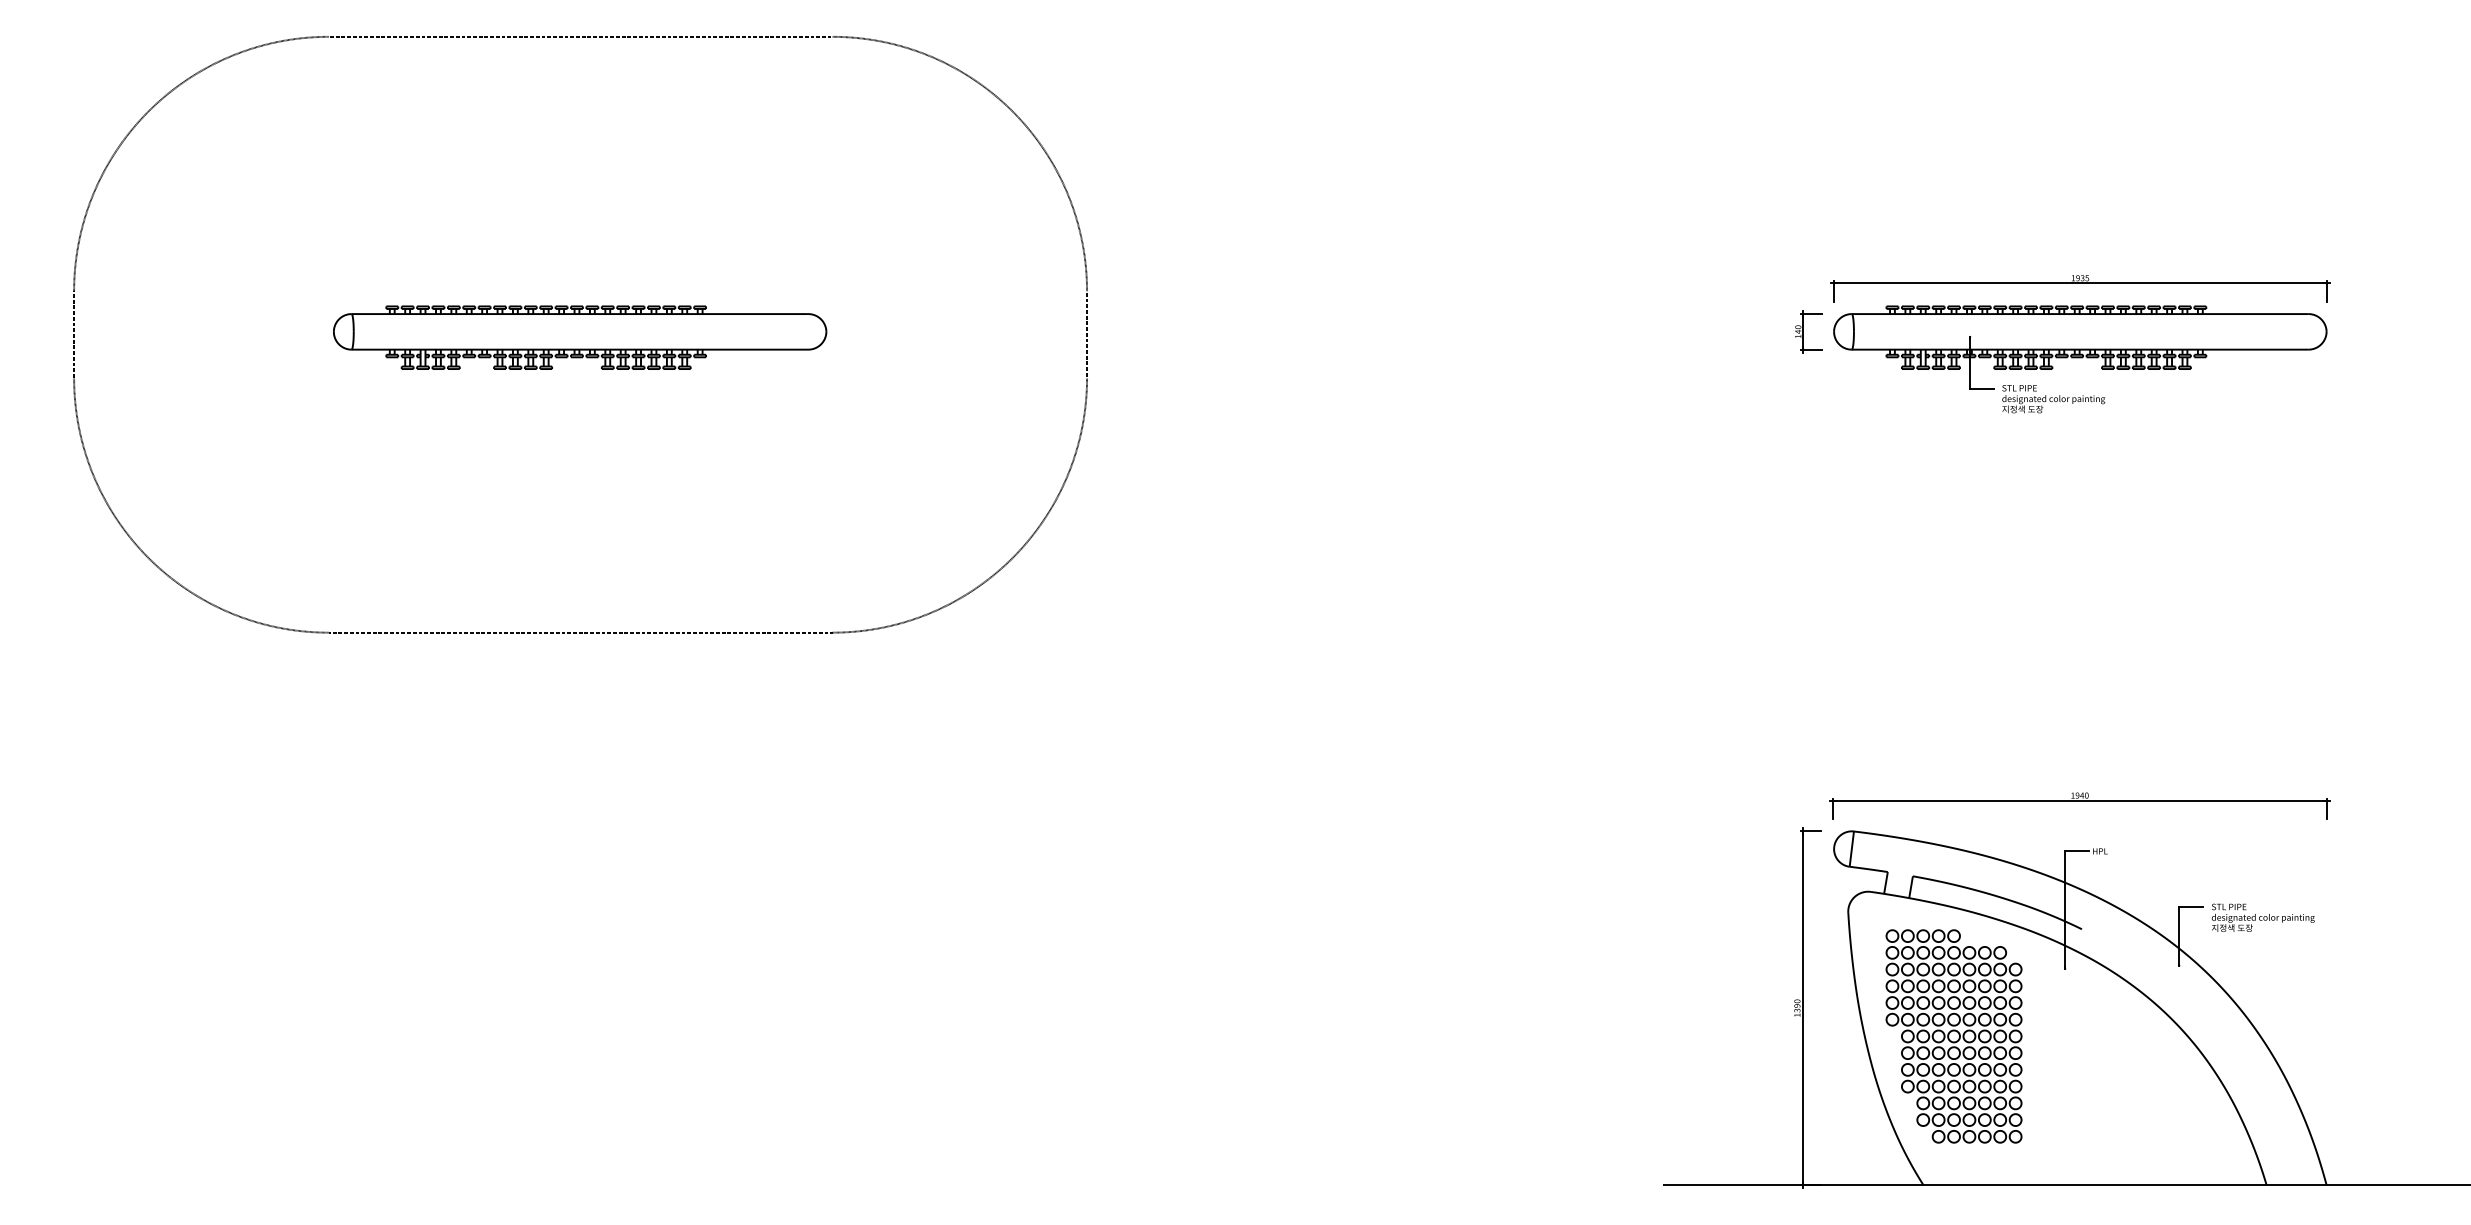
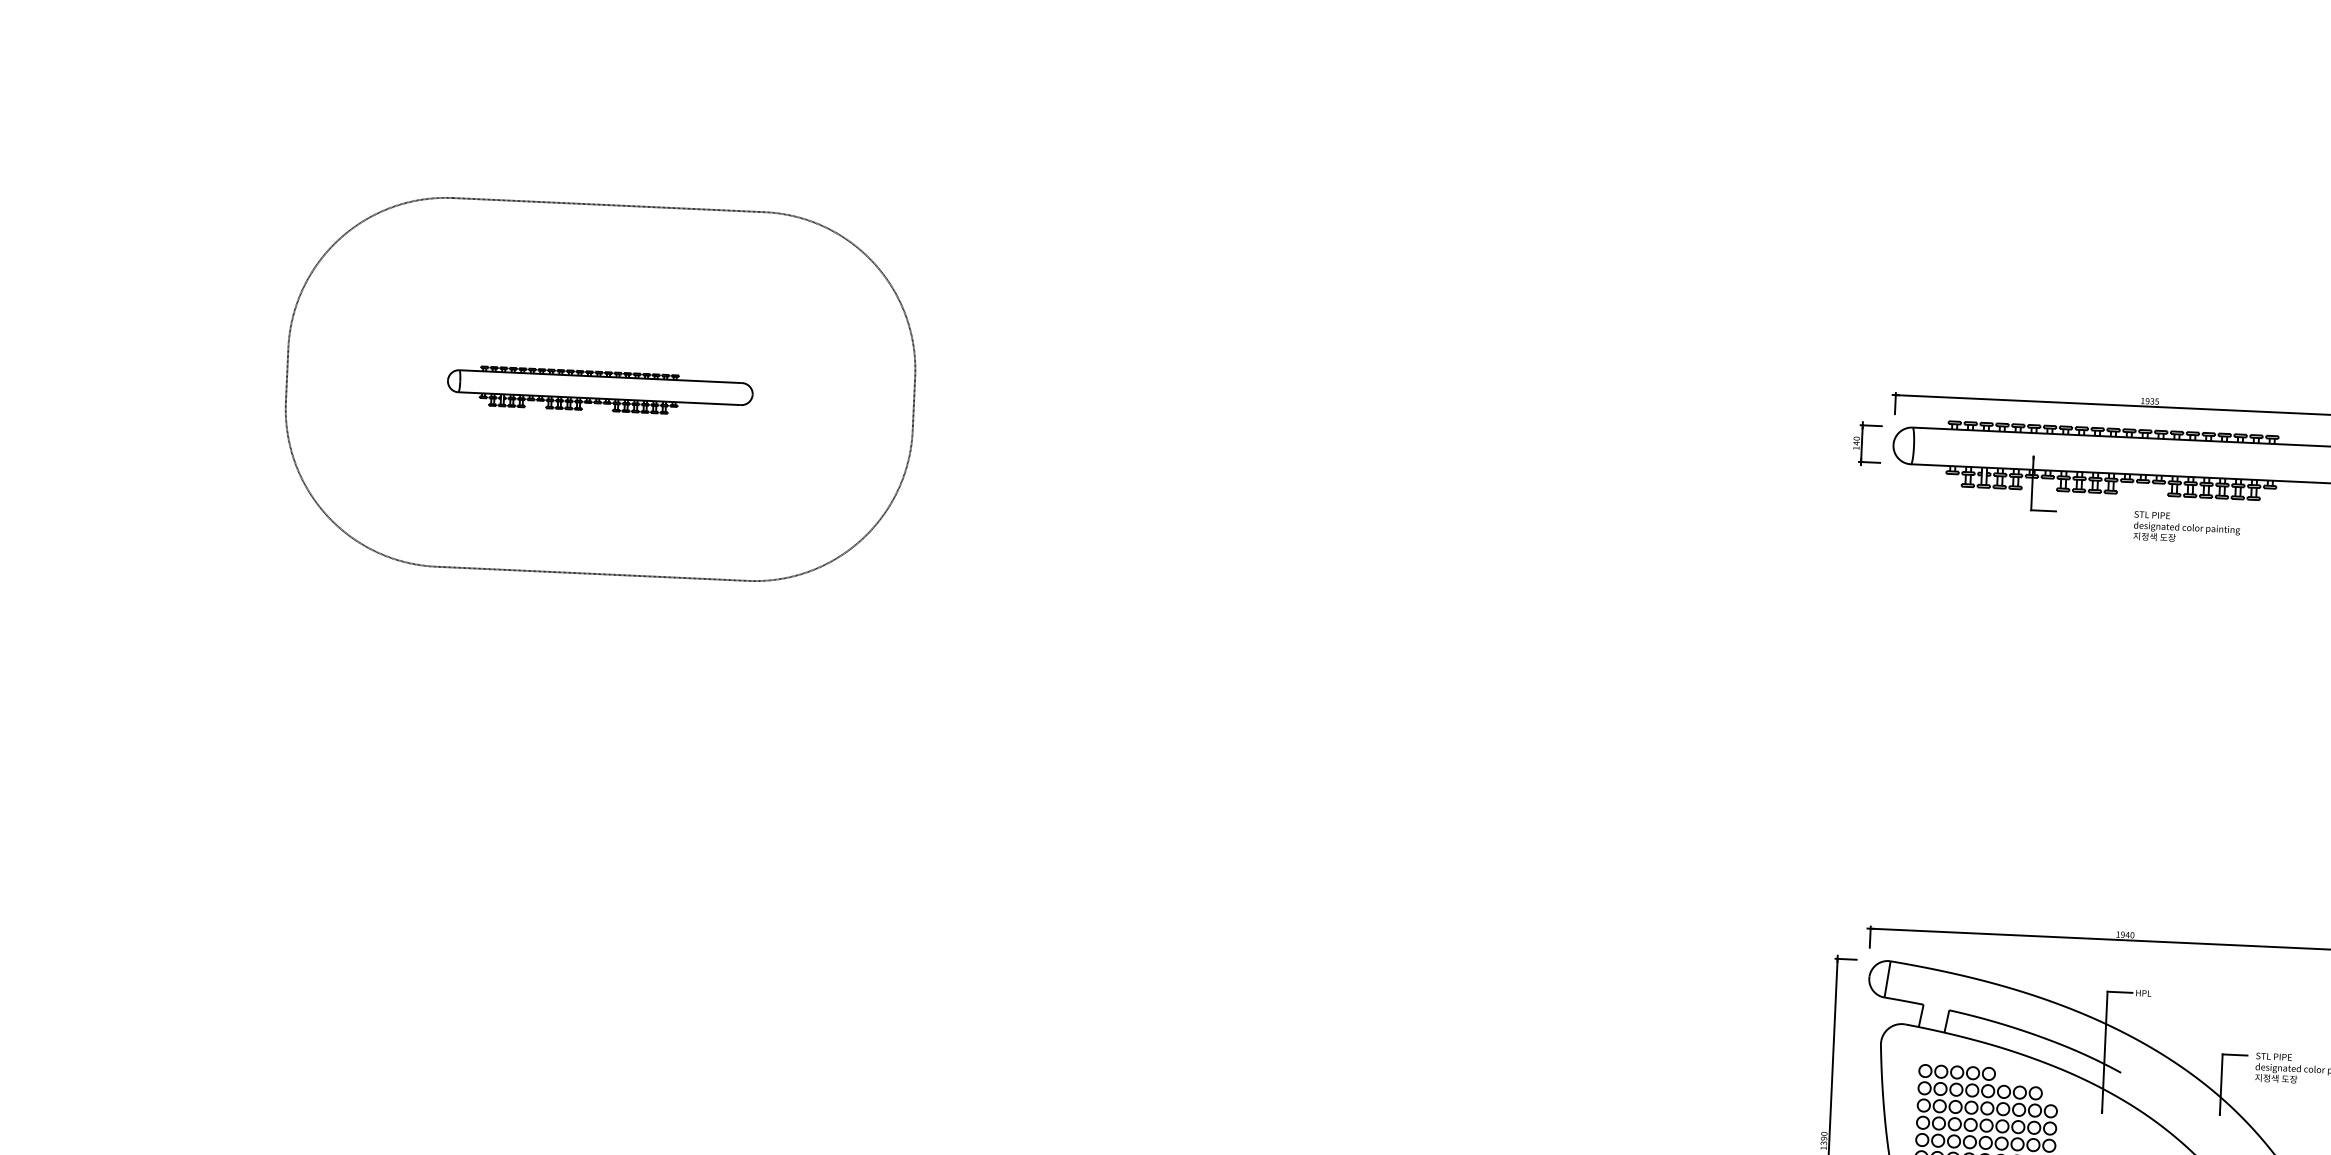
part: (580, 334) -> (600, 389), size x0.6
text: (2053, 399) -> (2186, 528), moved

